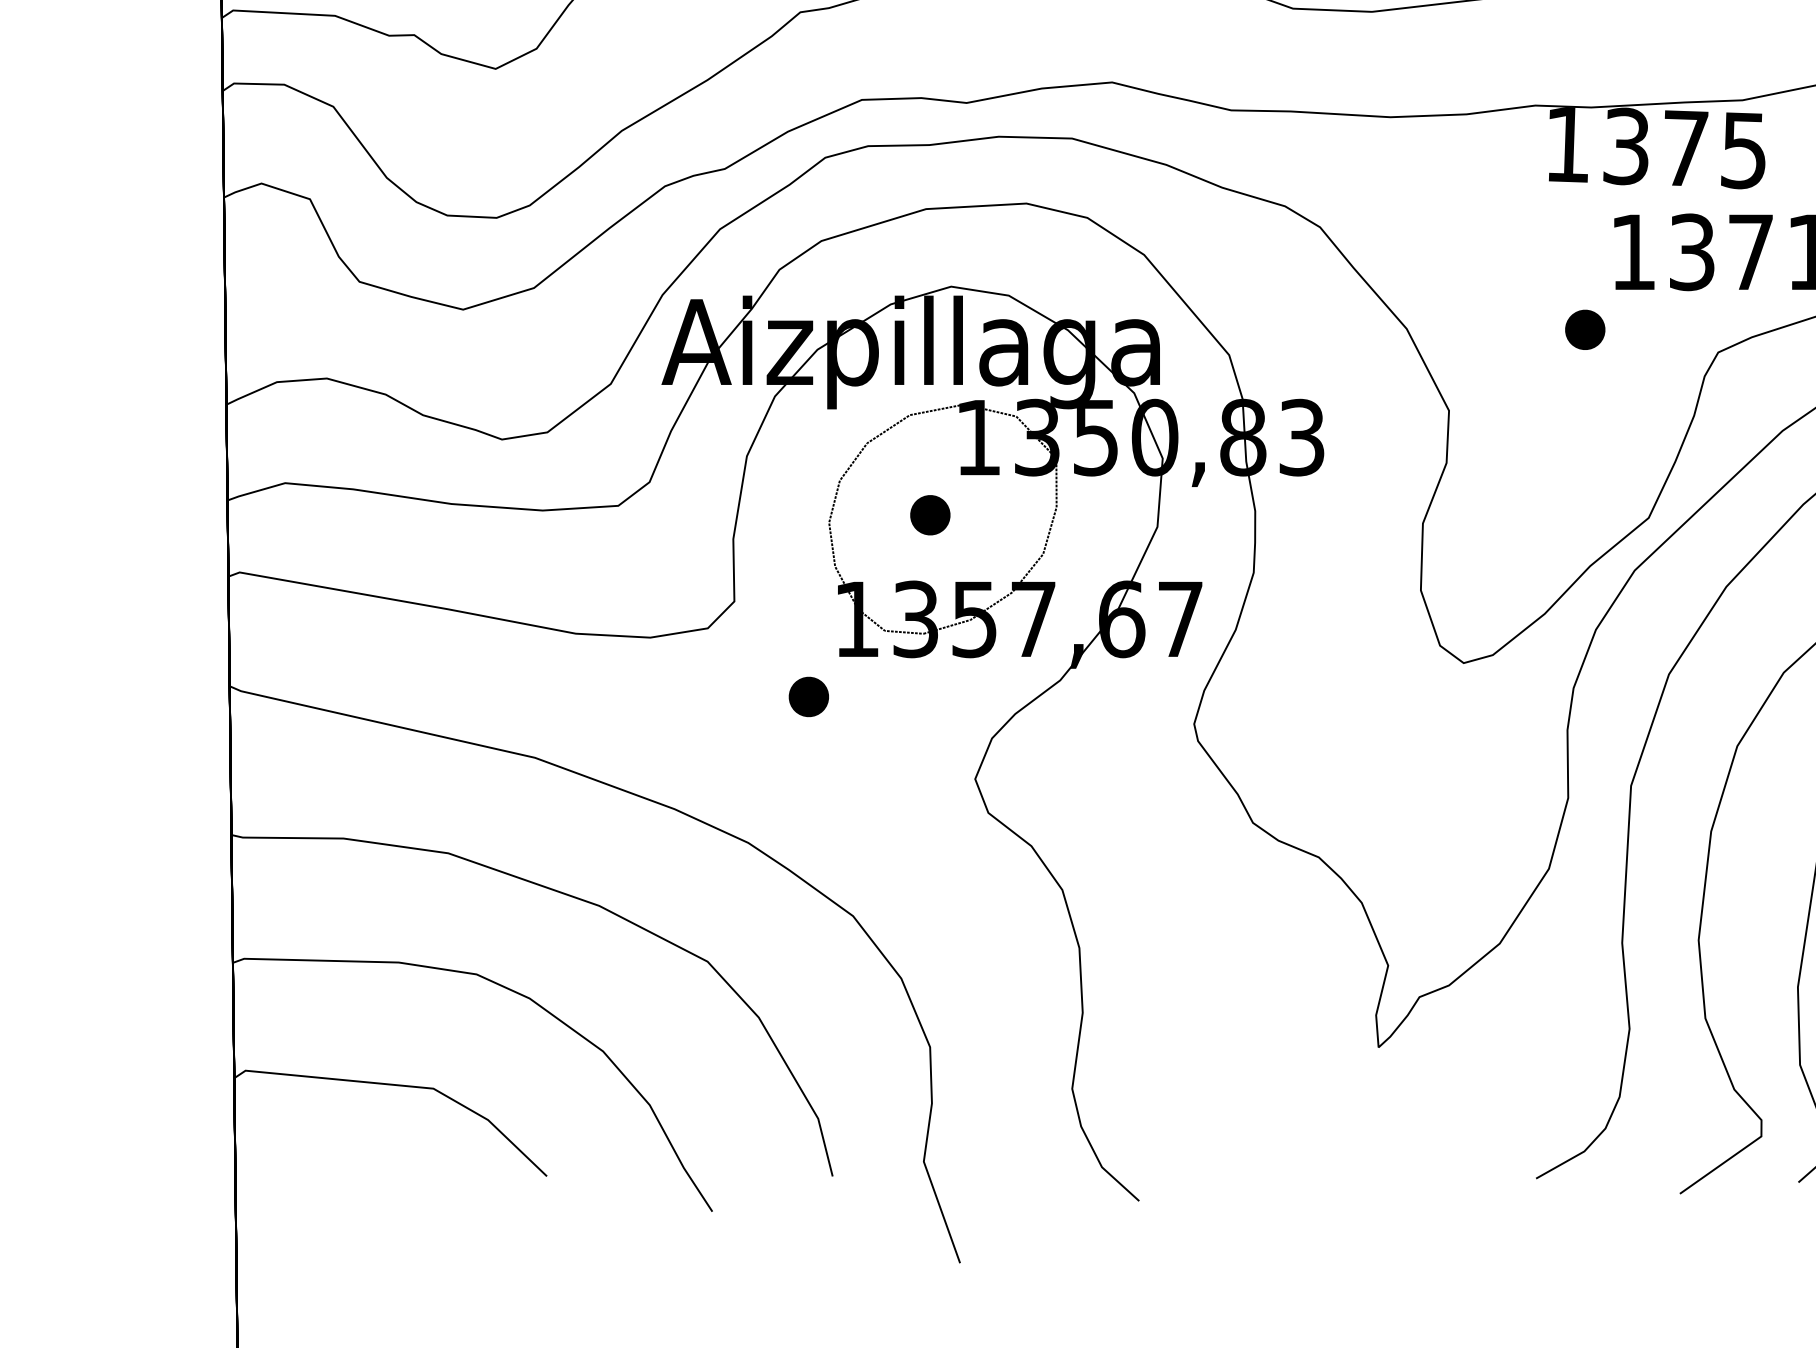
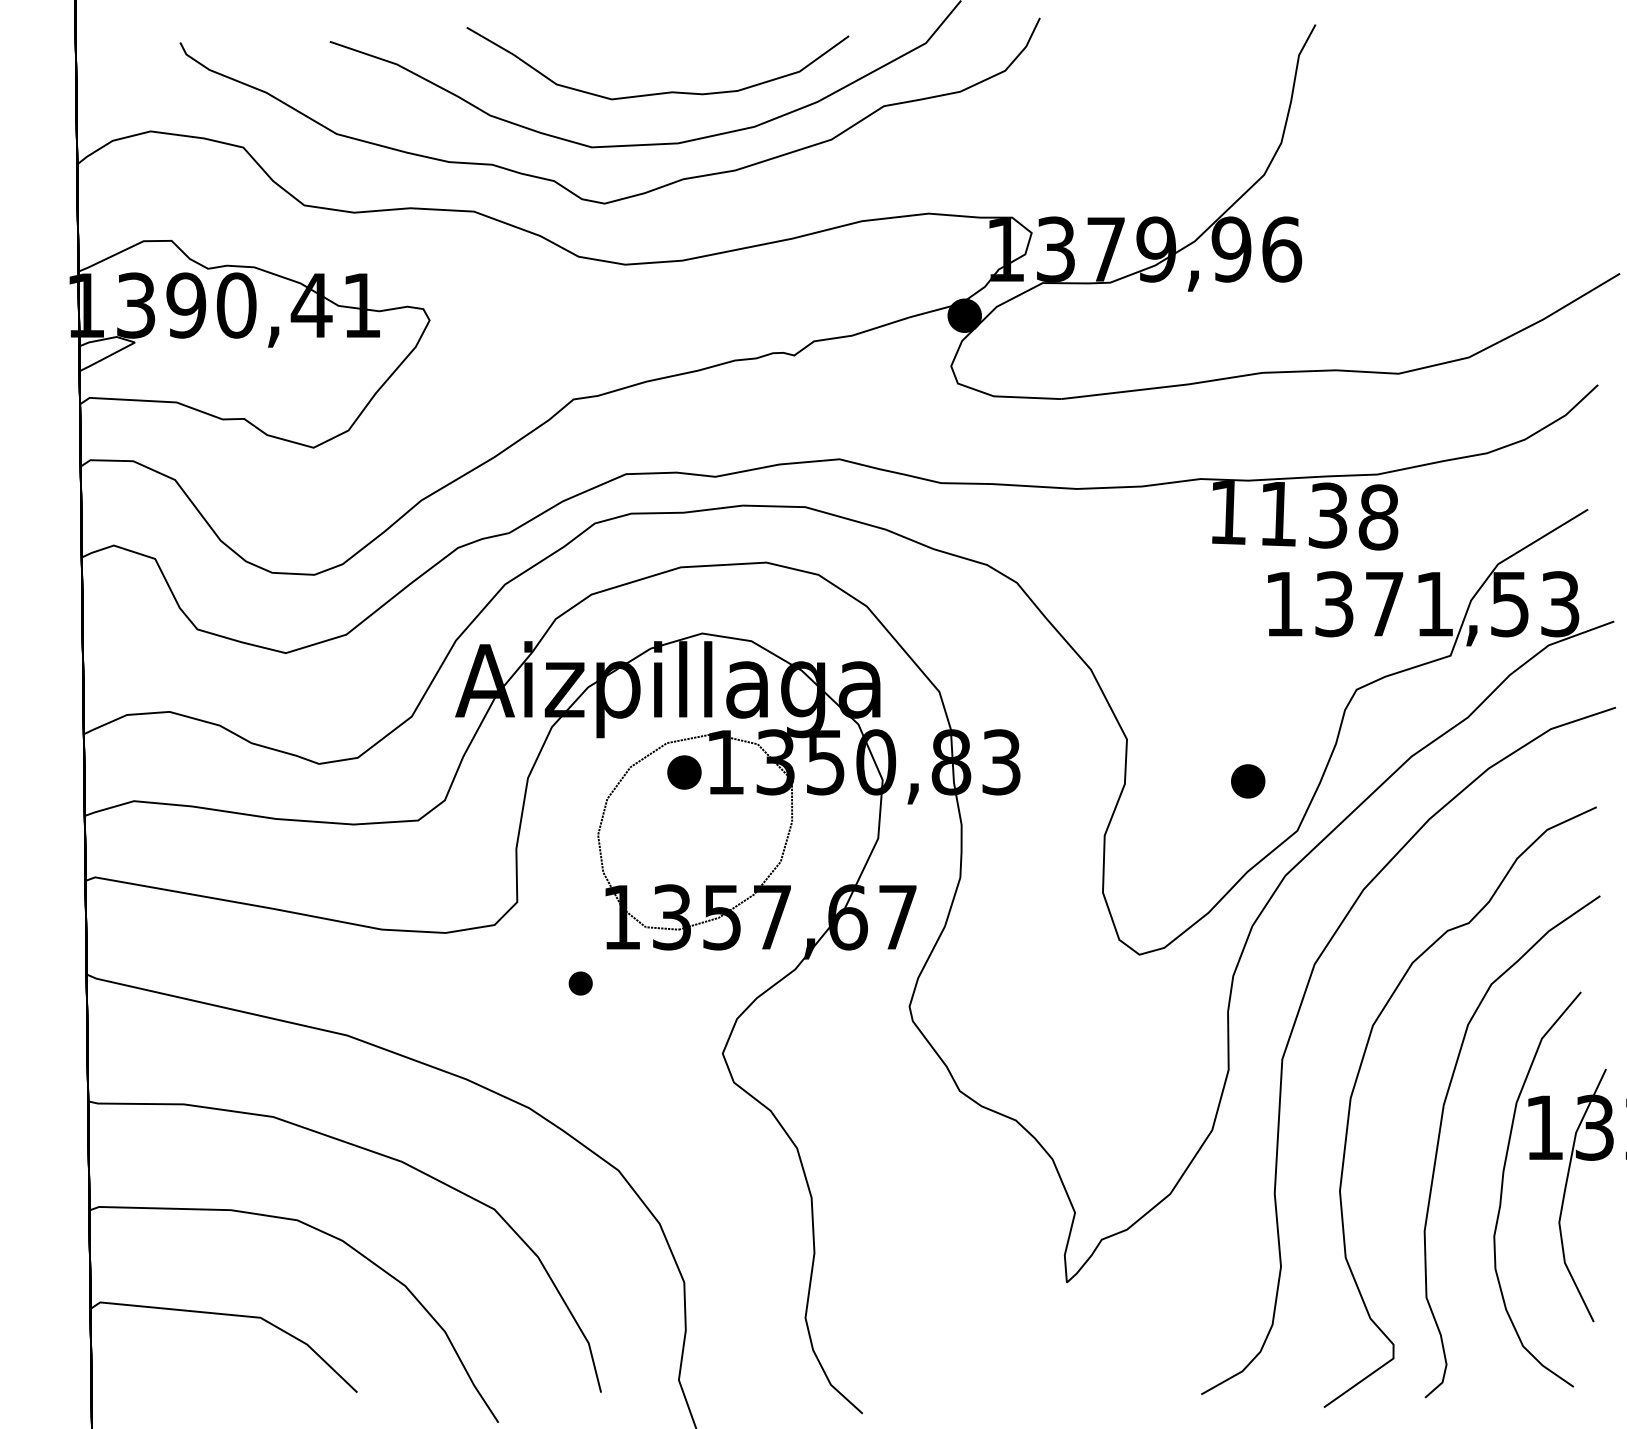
text: (1685, 148) -> (1328, 515), 1375 -> 1138
part: (1585, 330) -> (1248, 781), moved
part: (930, 515) -> (684, 772), moved
part: (808, 696) -> (580, 983), size x0.7

